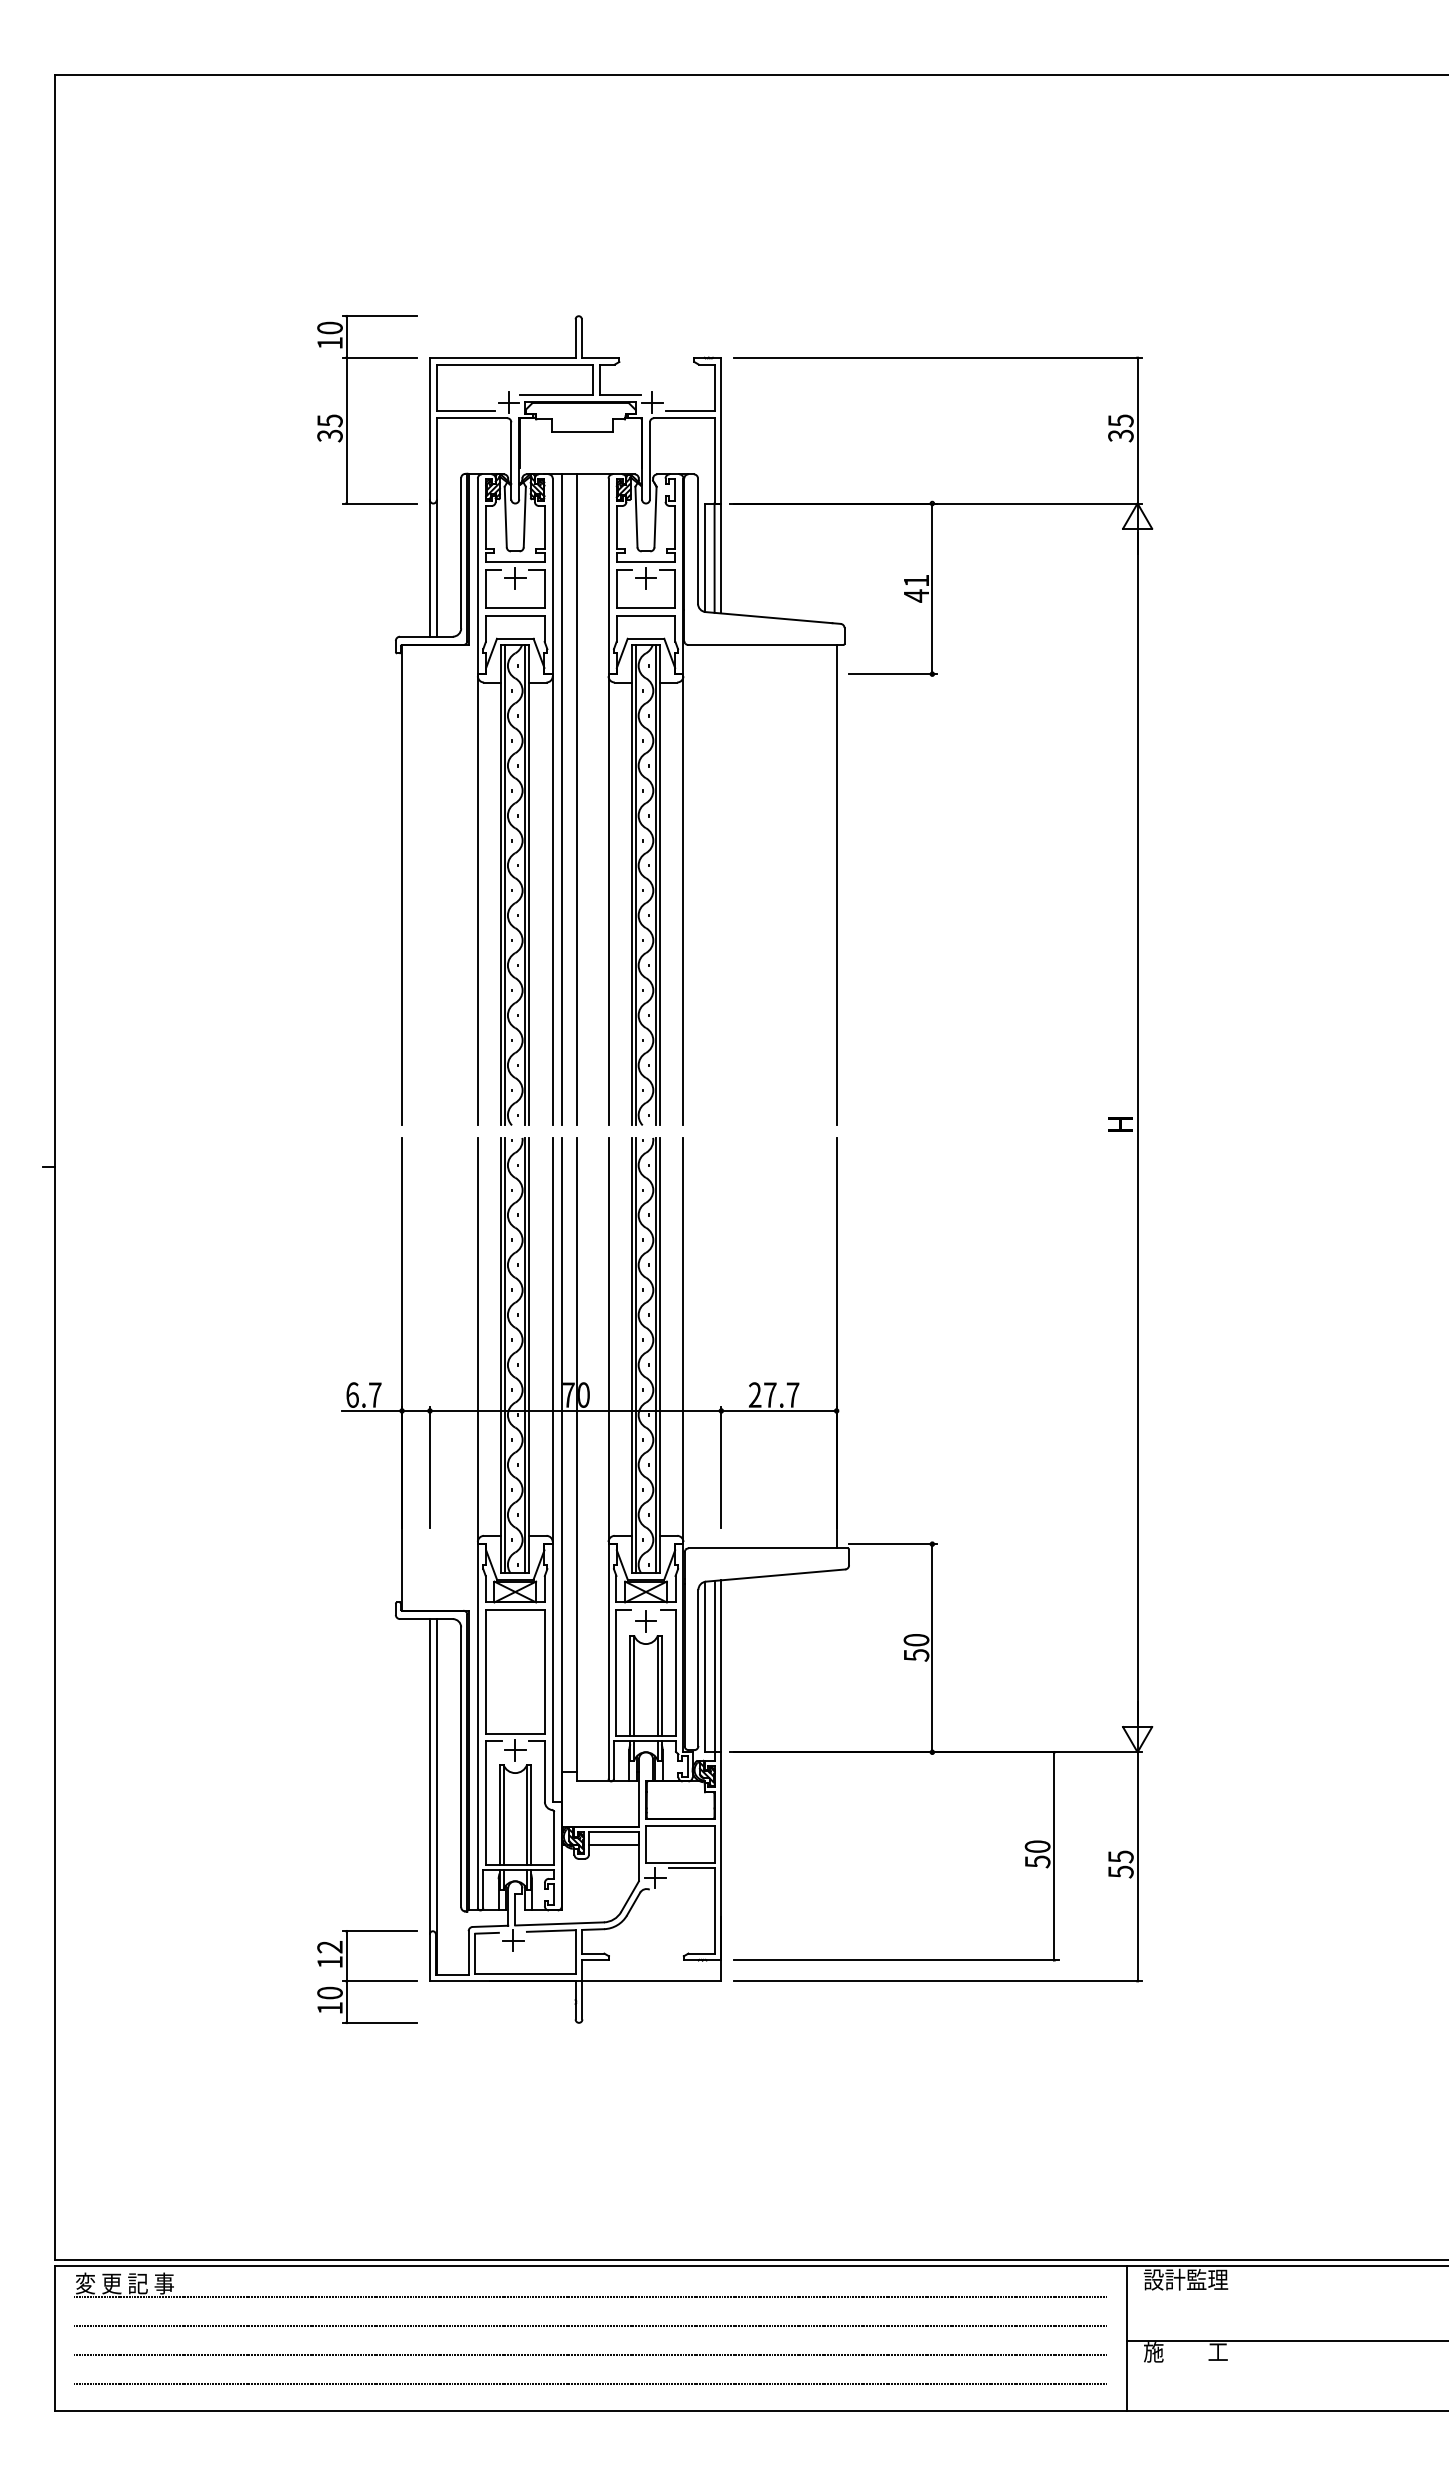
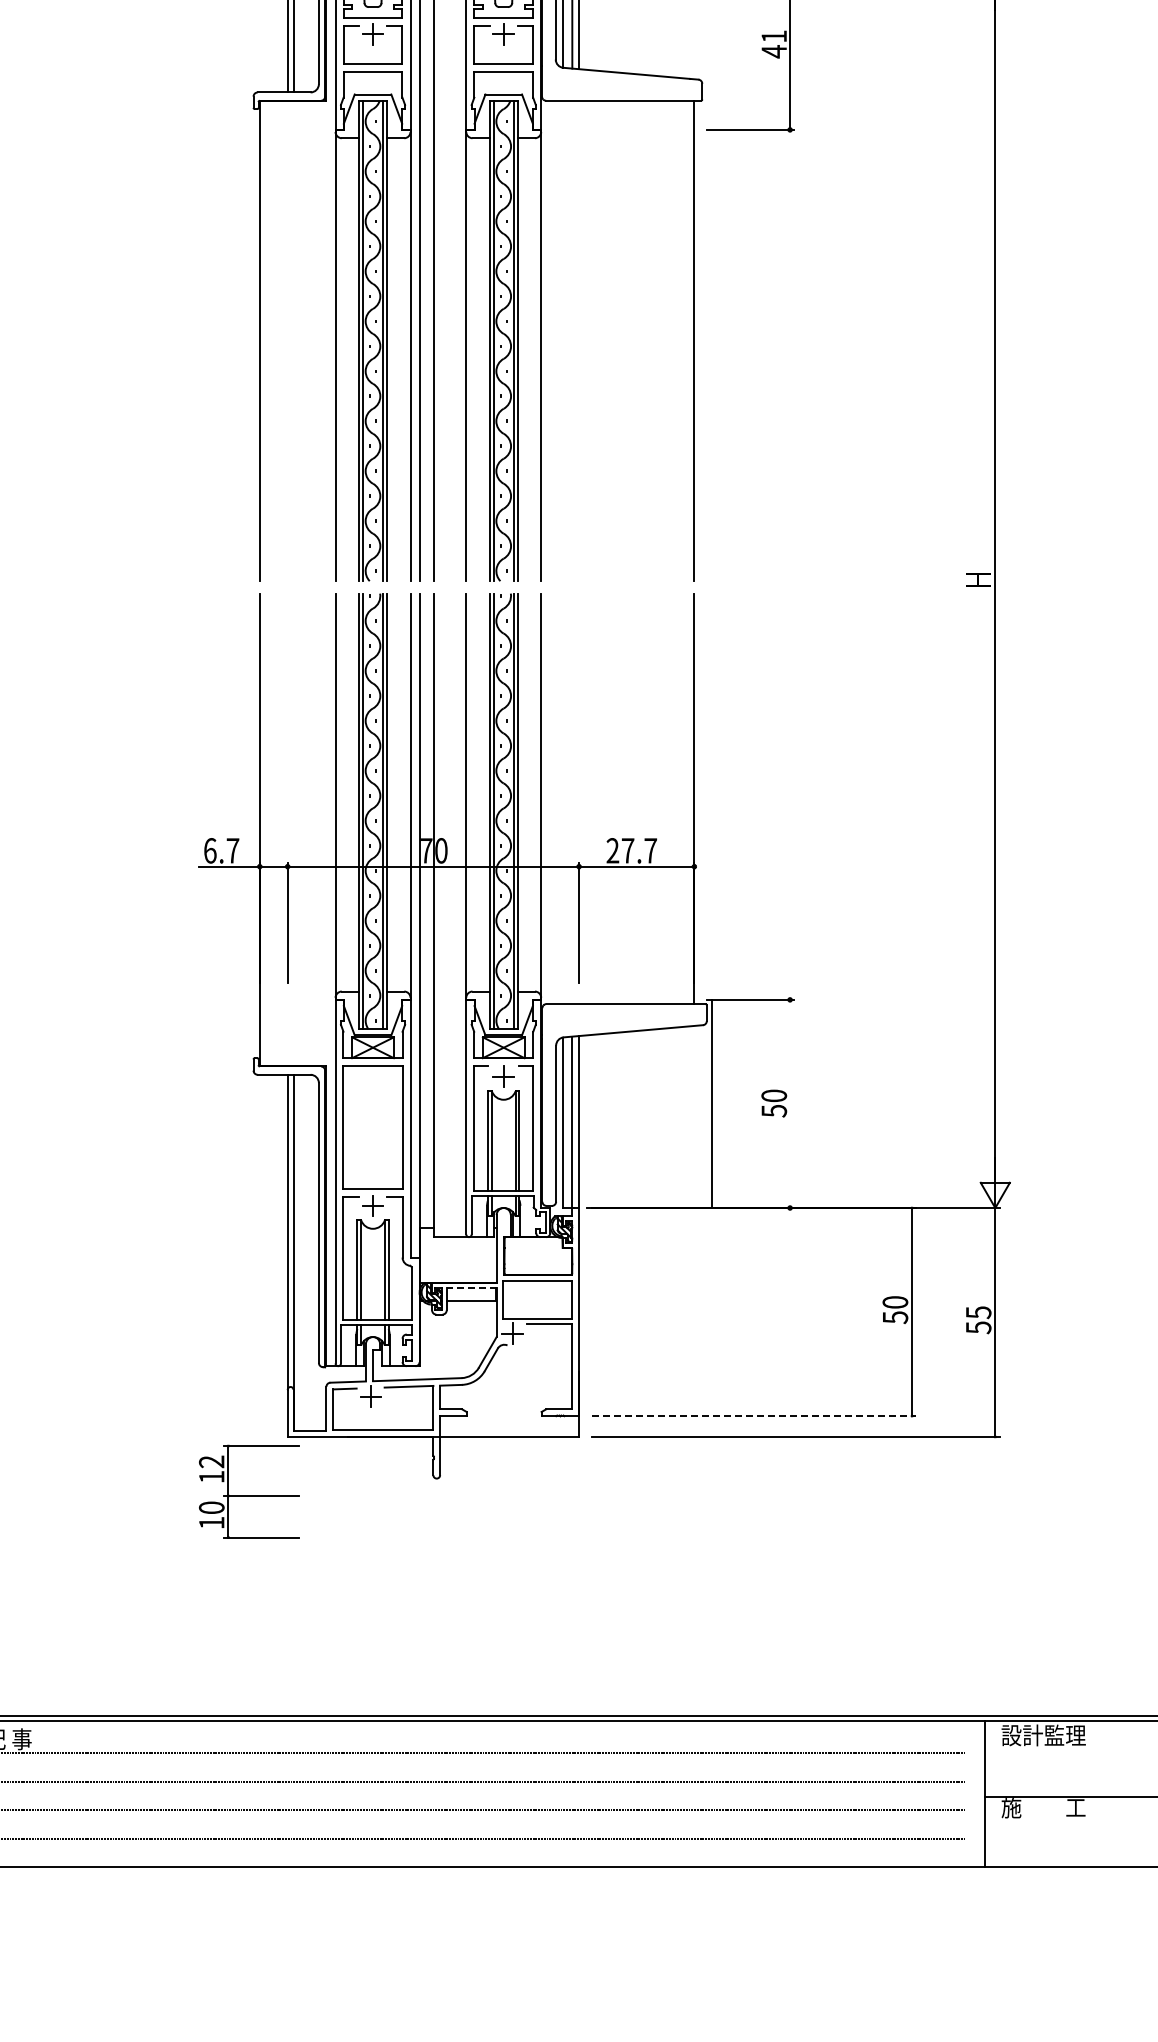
line: (932, 1648) -> (712, 1104), moved
line: (613, 1832) -> (471, 1288), solid -> dashed
line: (896, 1960) -> (754, 1416), solid -> dashed
part: (367, 1976) -> (249, 1491), moved

